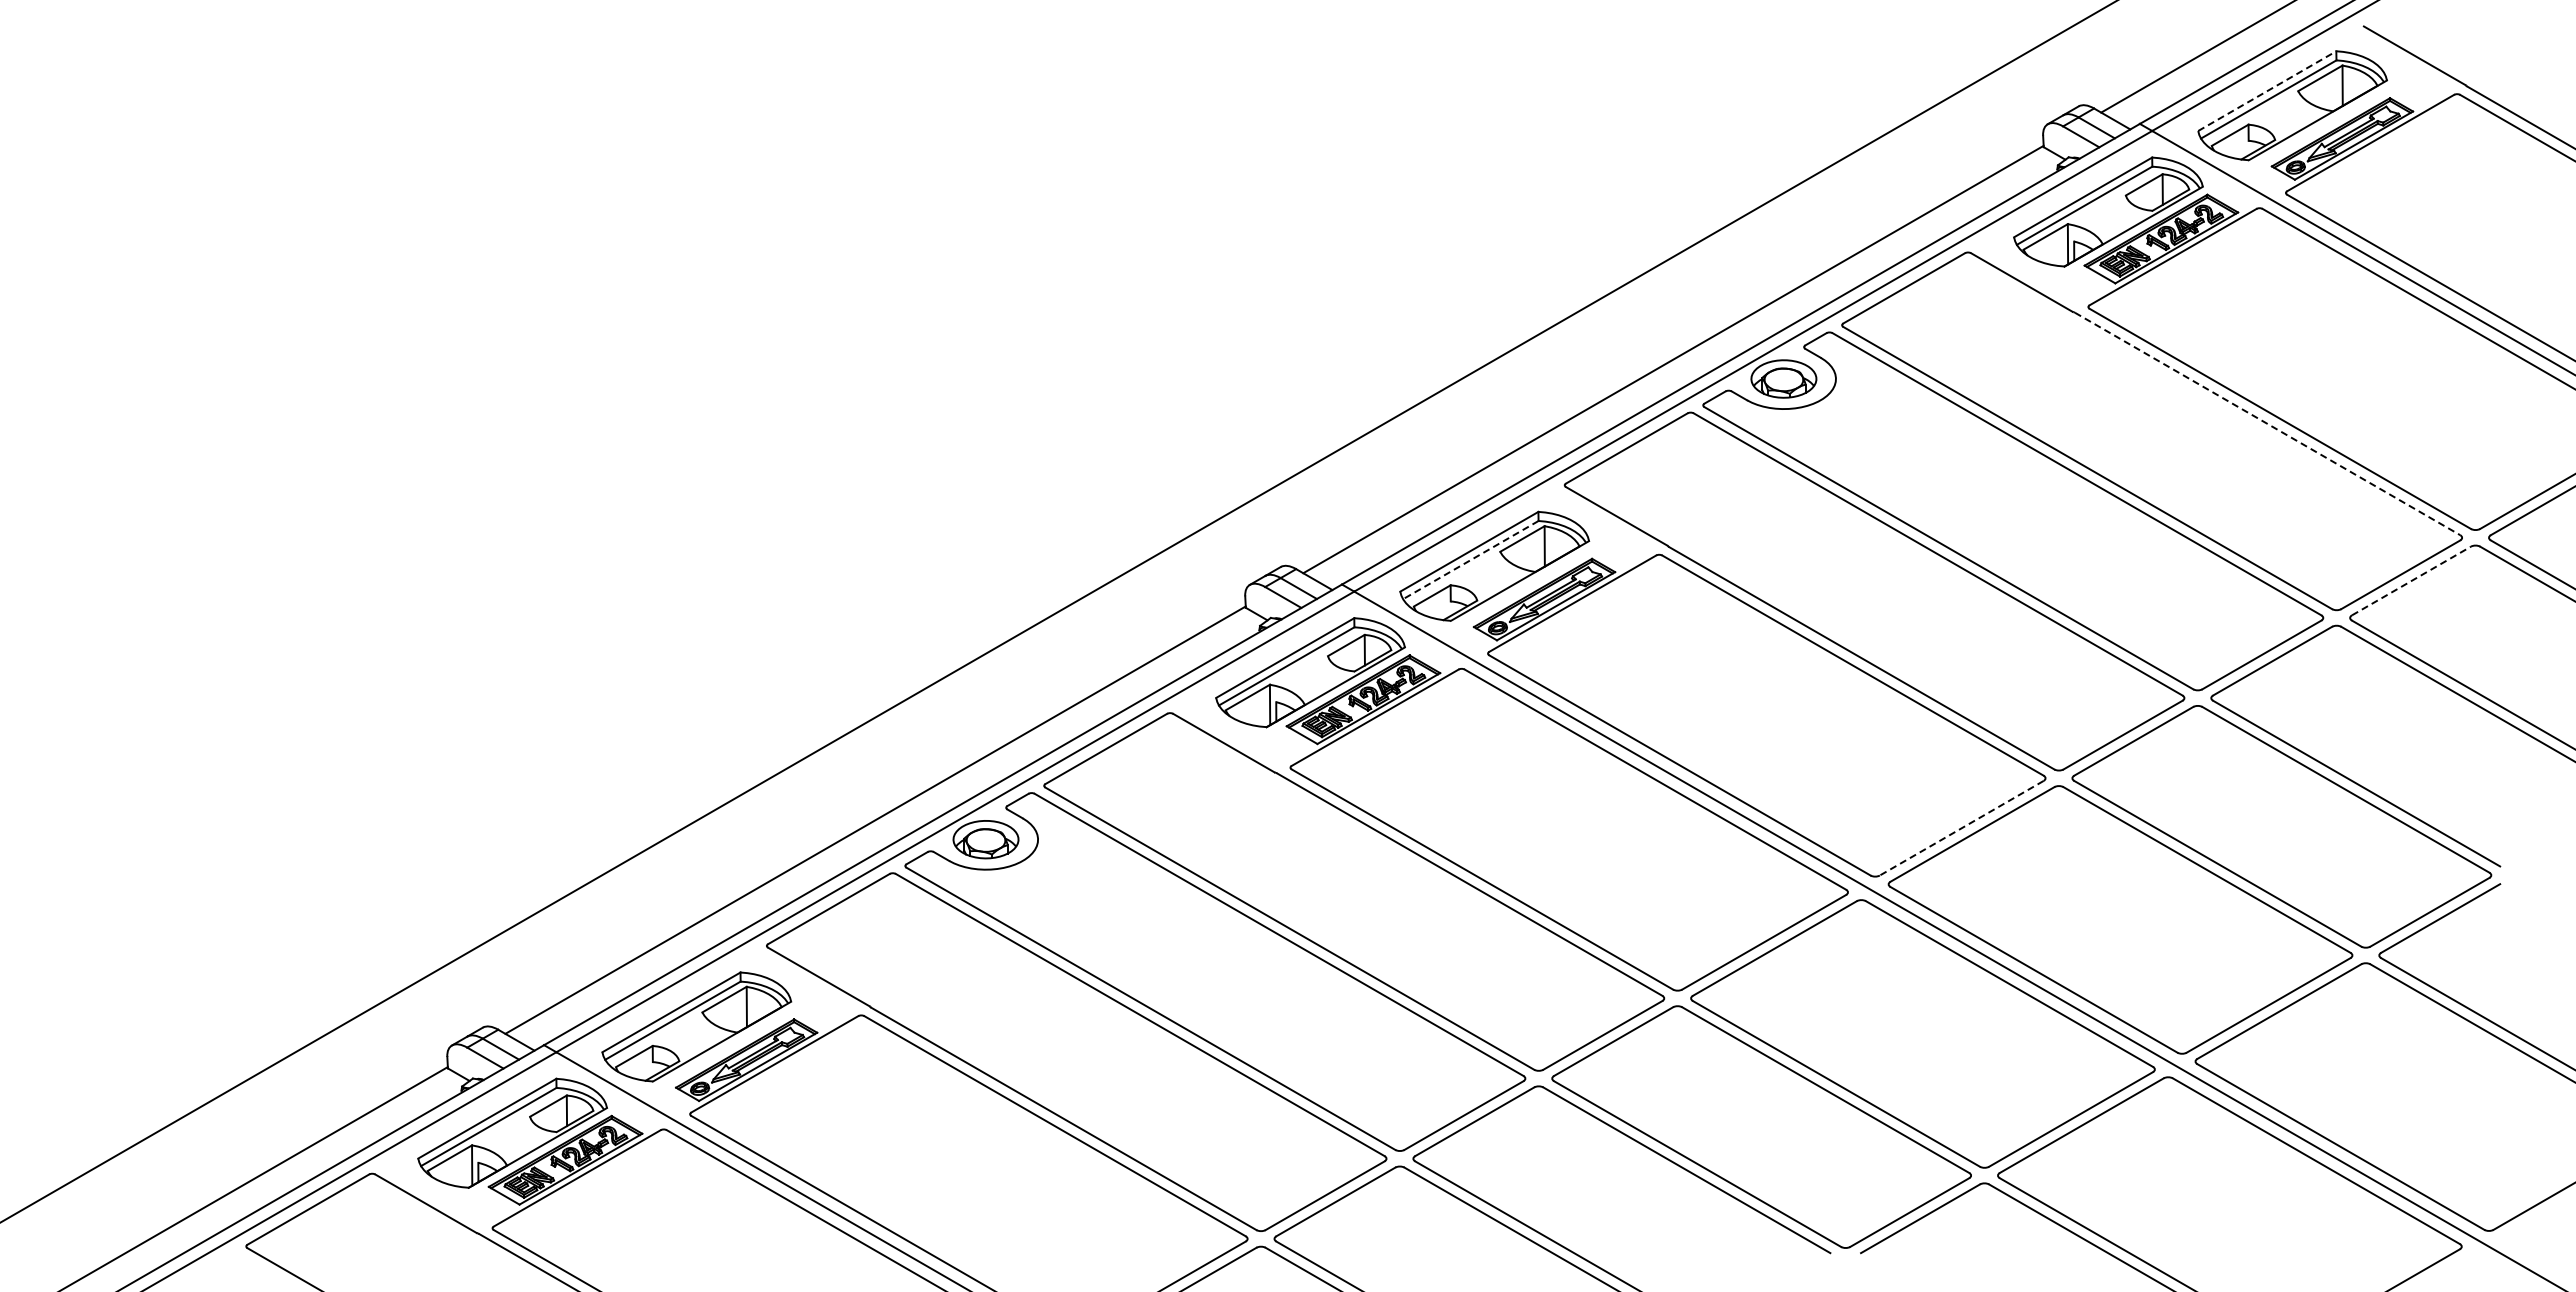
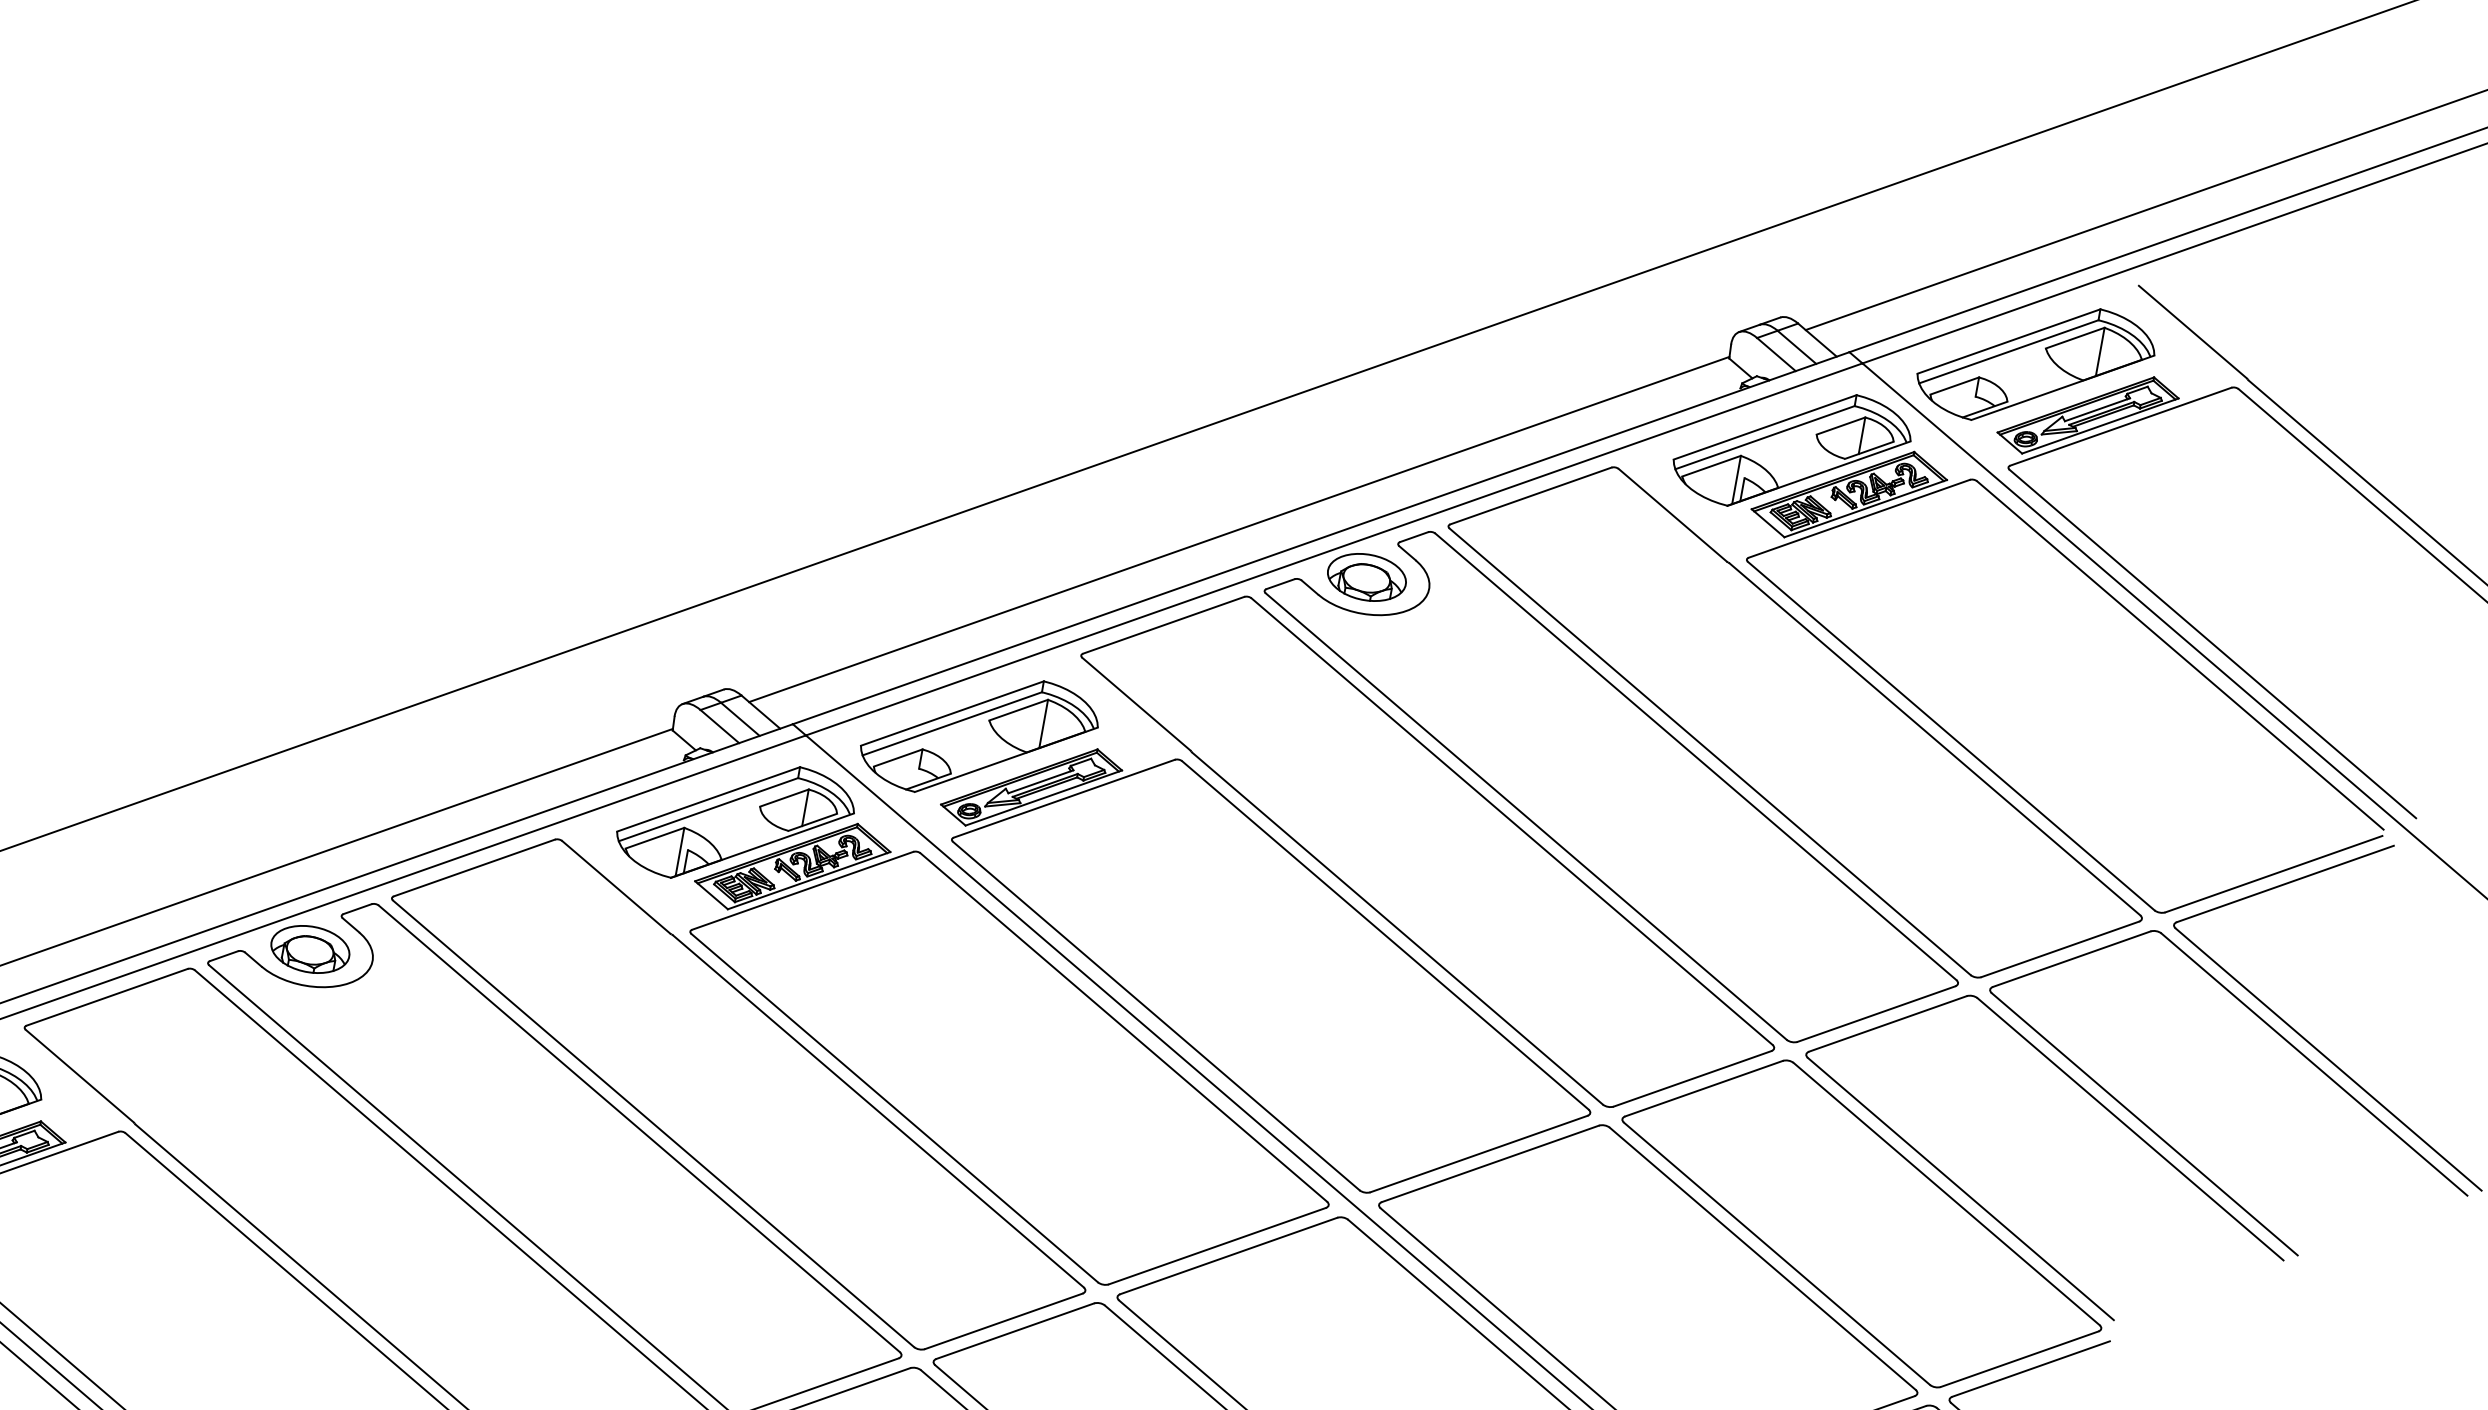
line: (2267, 91) -> (2009, 342), dashed -> solid
line: (2268, 424) -> (1935, 740), dashed -> solid
line: (1470, 560) -> (951, 724), dashed -> solid
line: (2411, 581) -> (2071, 959), dashed -> solid
line: (1961, 828) -> (1478, 1154), dashed -> solid

